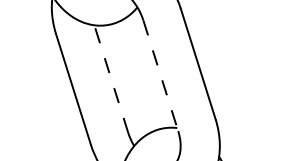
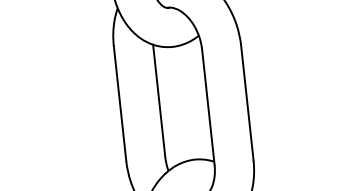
line: (160, 75) -> (208, 107), dashed -> solid
line: (111, 78) -> (159, 100), dashed -> solid

